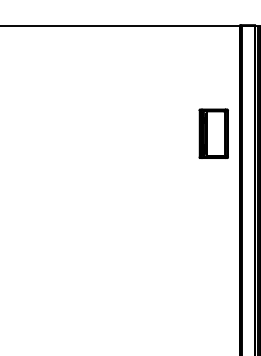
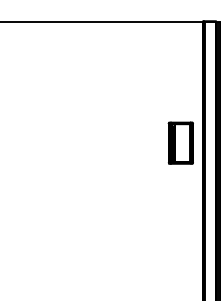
part: (213, 133) -> (180, 142), moved

